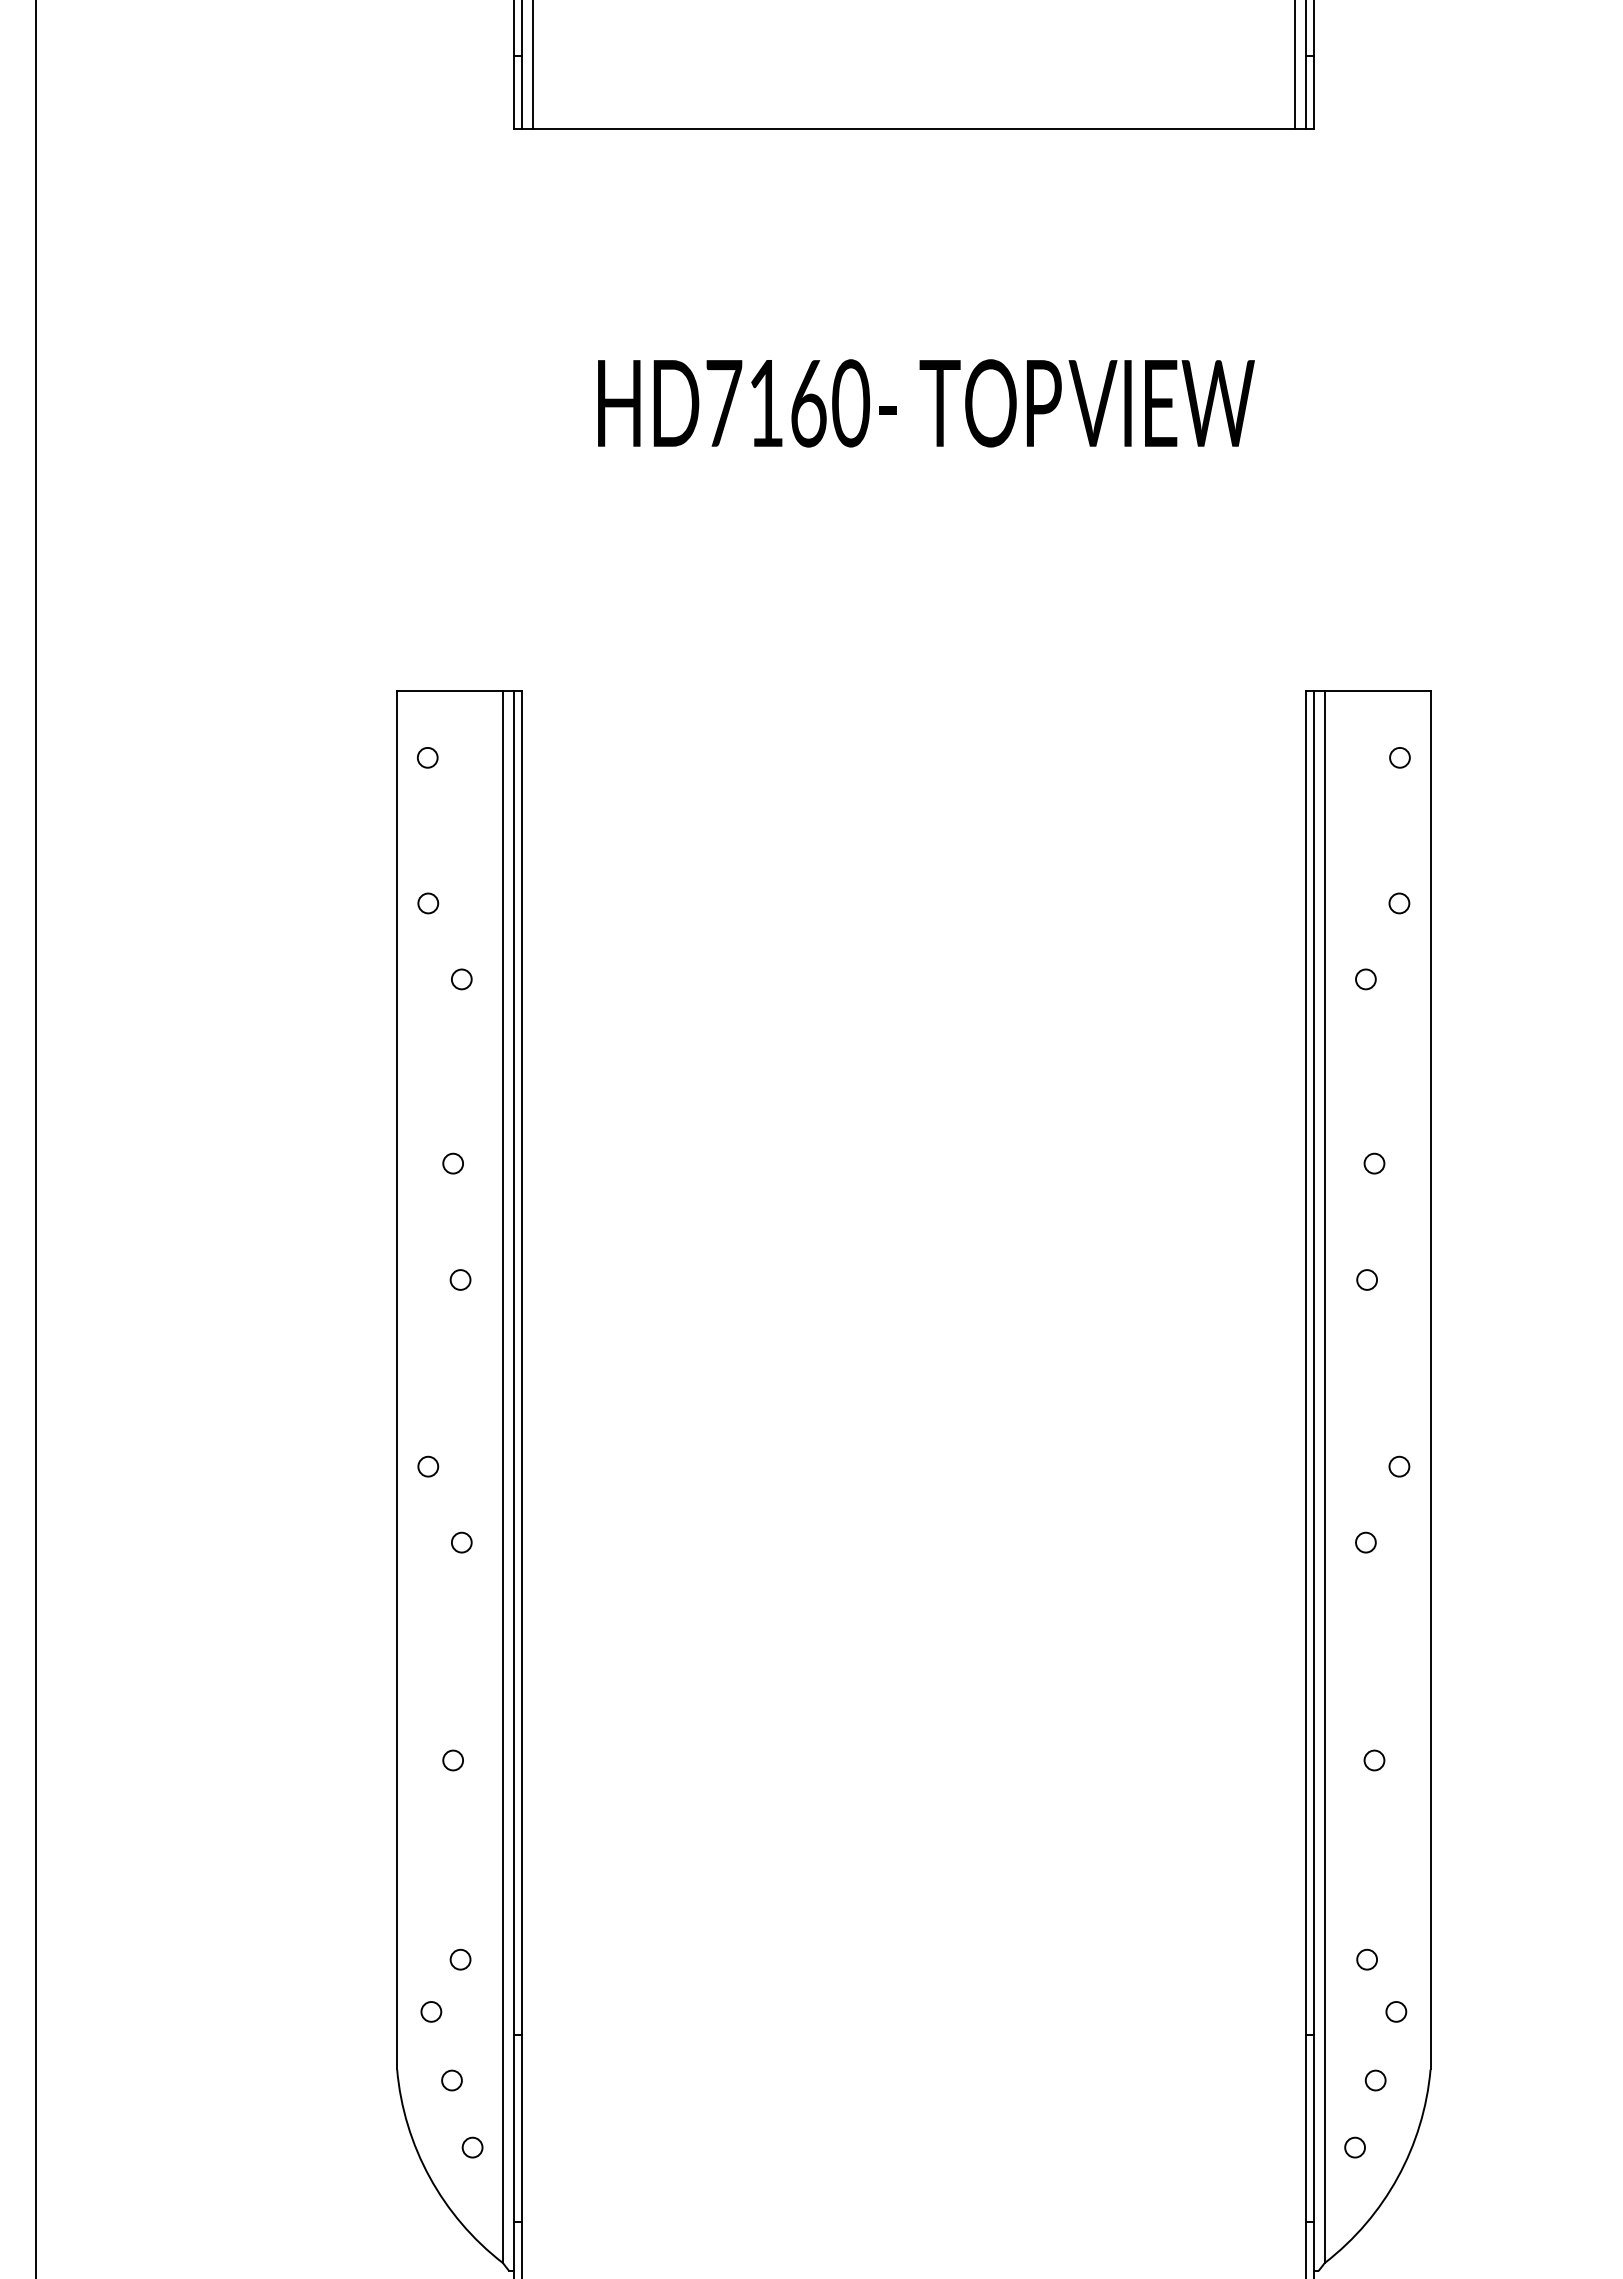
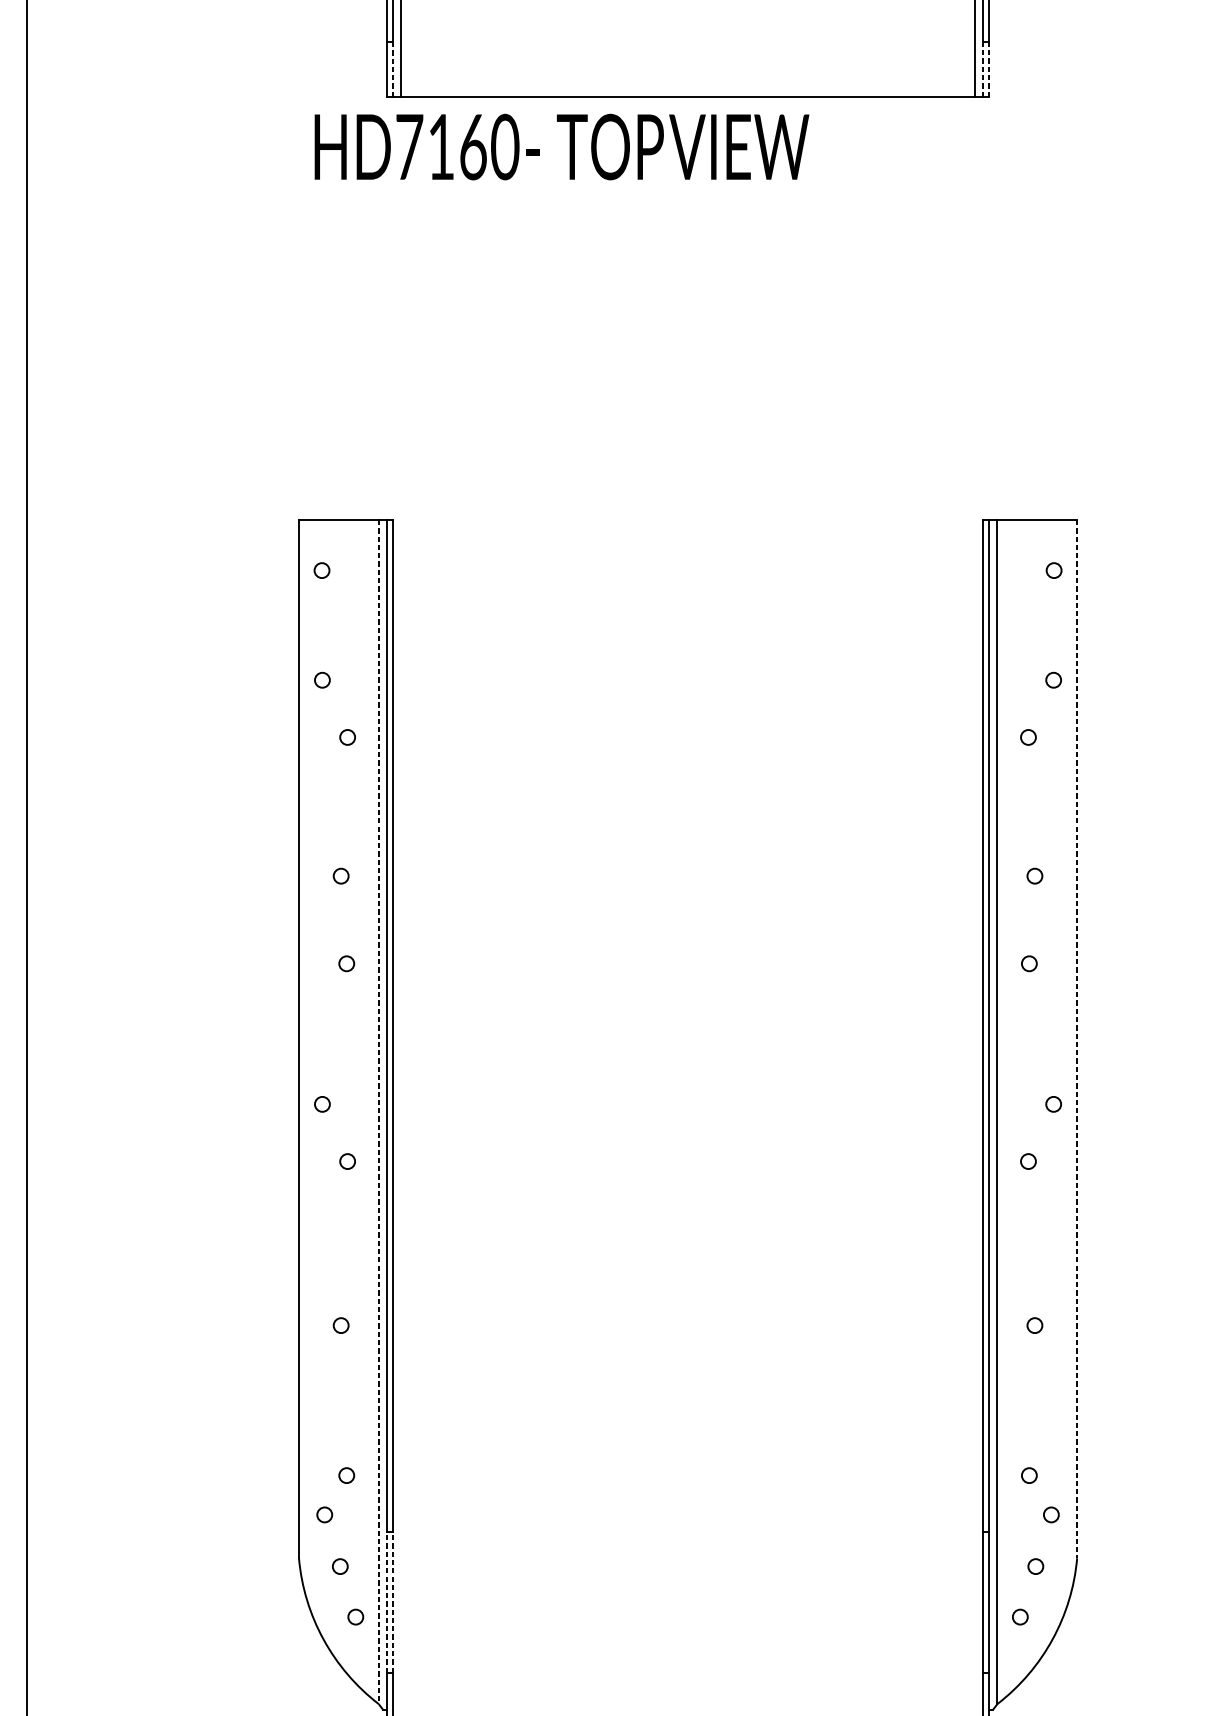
line: (522, 92) -> (393, 69), solid -> dashed
line: (1305, 92) -> (982, 69), solid -> dashed
line: (1313, 92) -> (989, 69), solid -> dashed
text: (926, 403) -> (562, 147), moved
line: (1430, 1380) -> (1077, 1039), solid -> dashed
line: (503, 1477) -> (379, 1112), solid -> dashed
line: (513, 2127) -> (386, 1601), solid -> dashed
line: (522, 2127) -> (393, 1601), solid -> dashed

